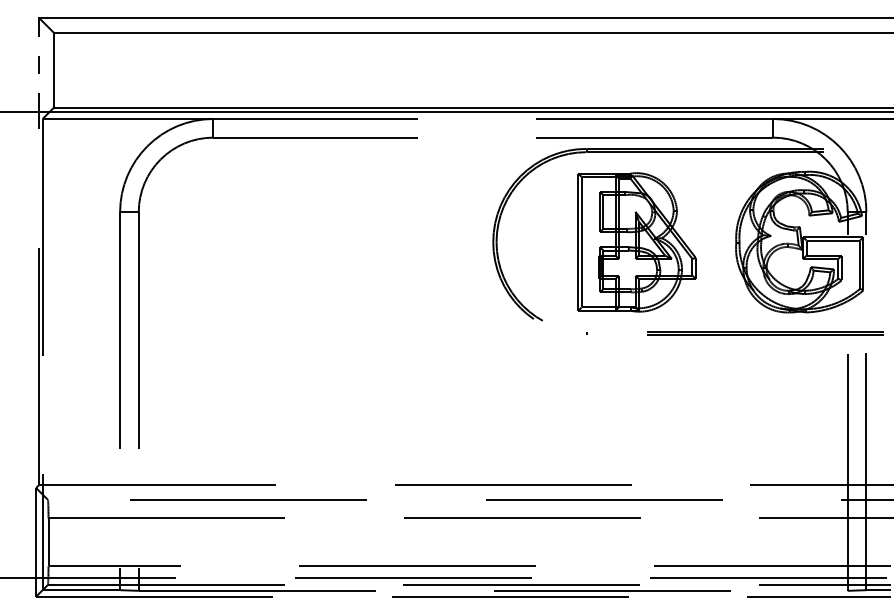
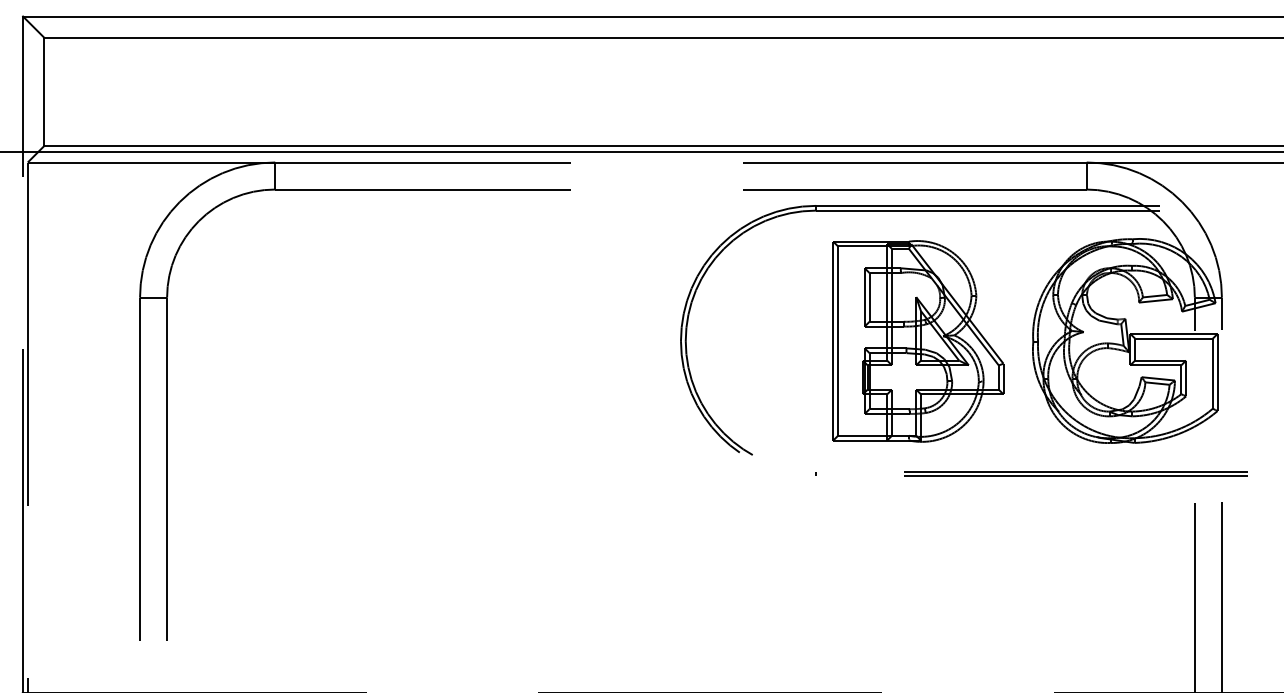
line: (39, 64) -> (23, 83), dashed -> solid
part: (636, 242) -> (917, 341), moved

